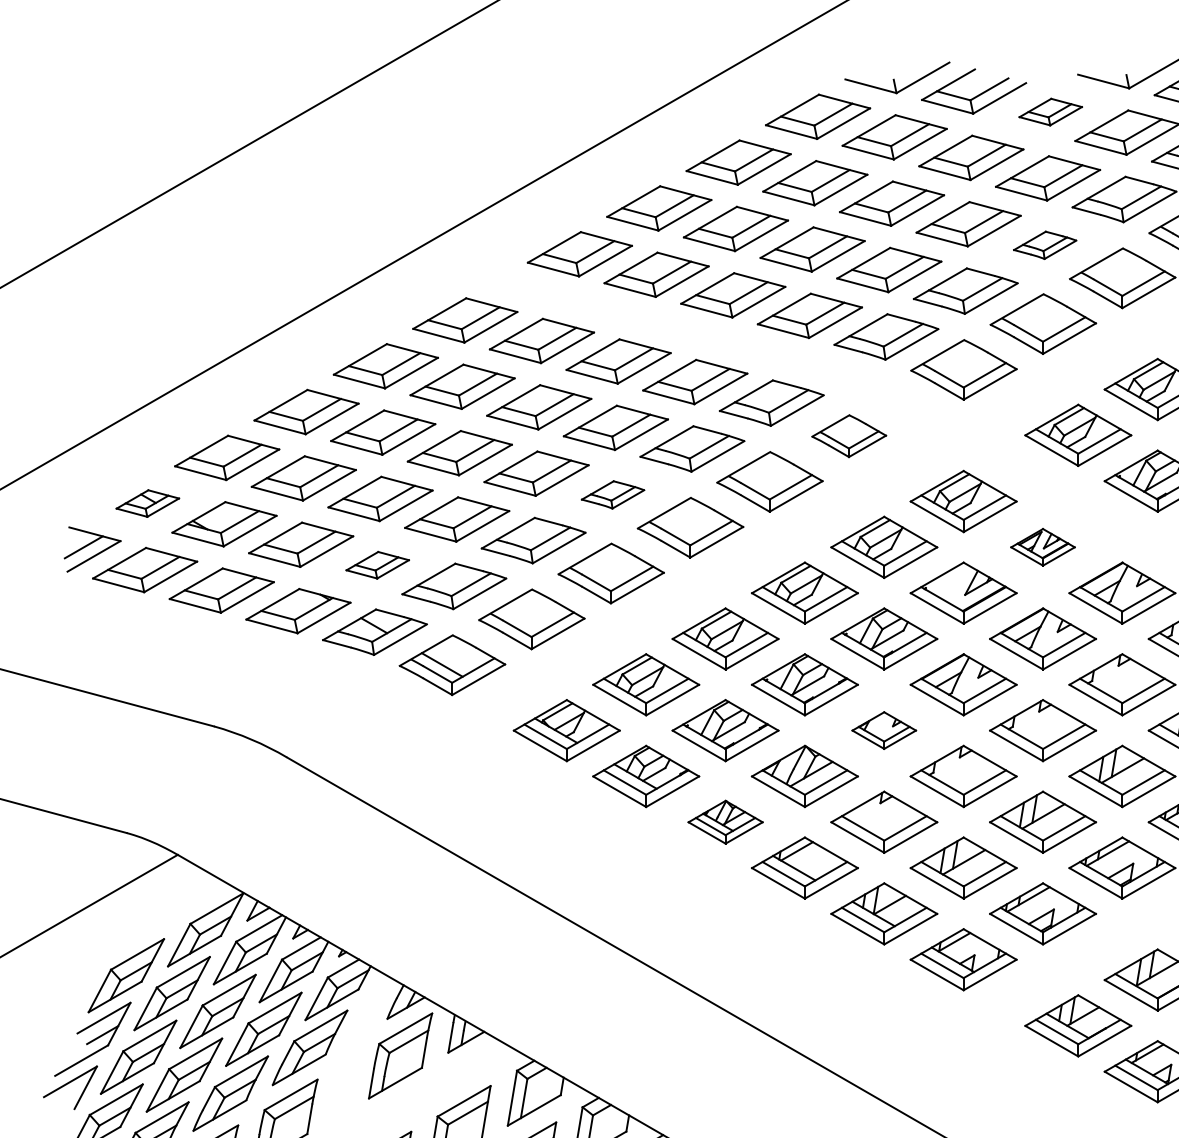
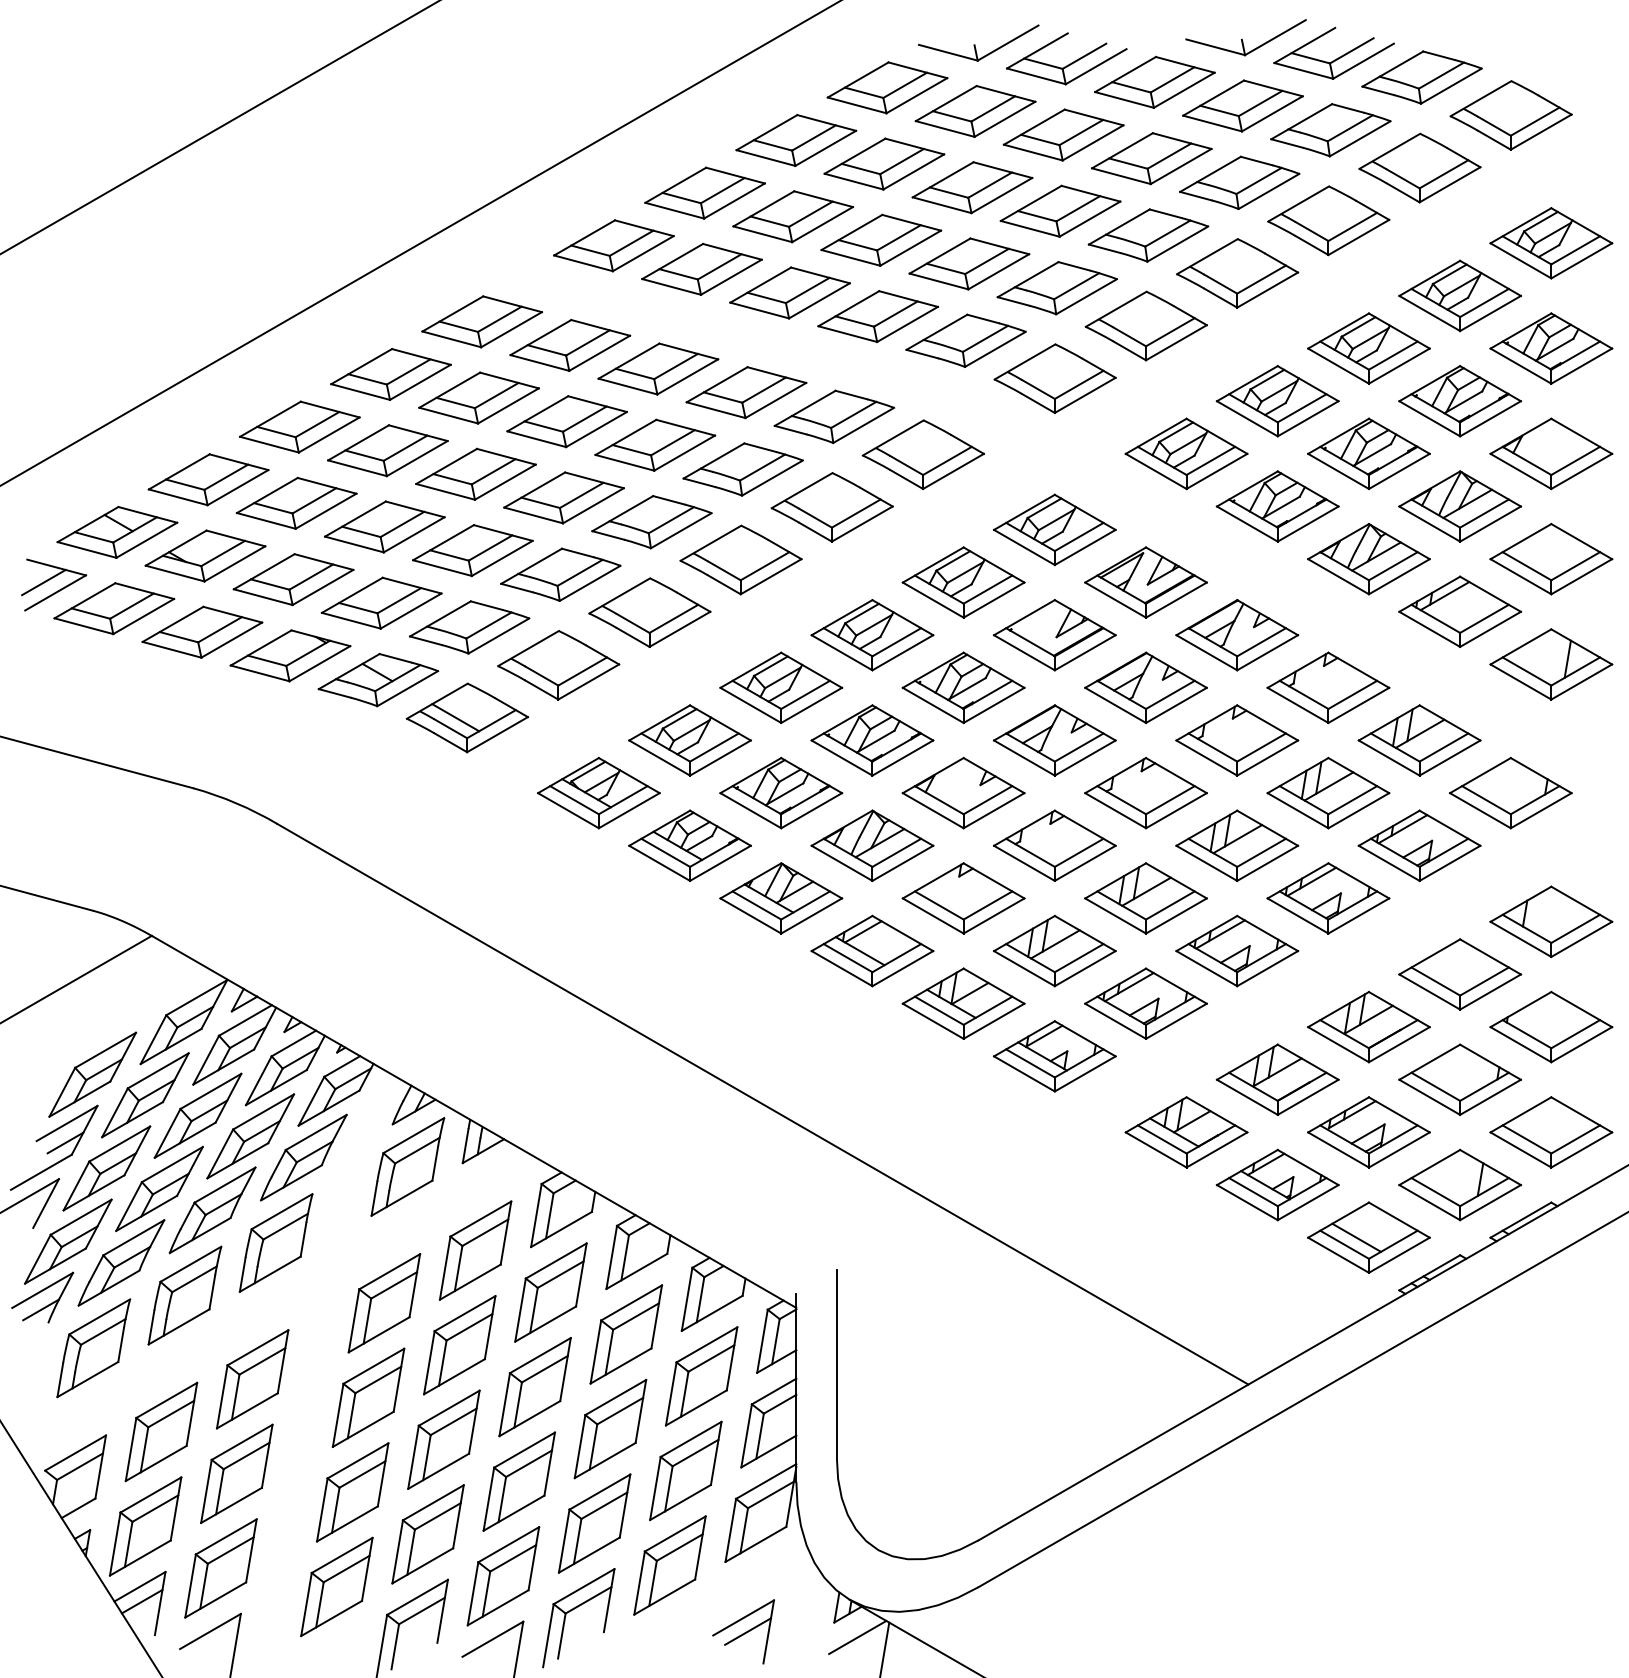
part: (1050, 112) -> (1154, 82), size x1.67
part: (1045, 245) -> (1148, 235), size x1.67
part: (848, 435) -> (922, 454), size x1.43
part: (612, 495) -> (651, 522), size x1.67
part: (147, 502) -> (117, 531), size x1.67
part: (1042, 547) -> (1145, 582), size x1.67
part: (377, 564) -> (381, 602), size x1.67
part: (884, 730) -> (963, 792), size x1.67
part: (725, 822) -> (781, 898), size x1.43

